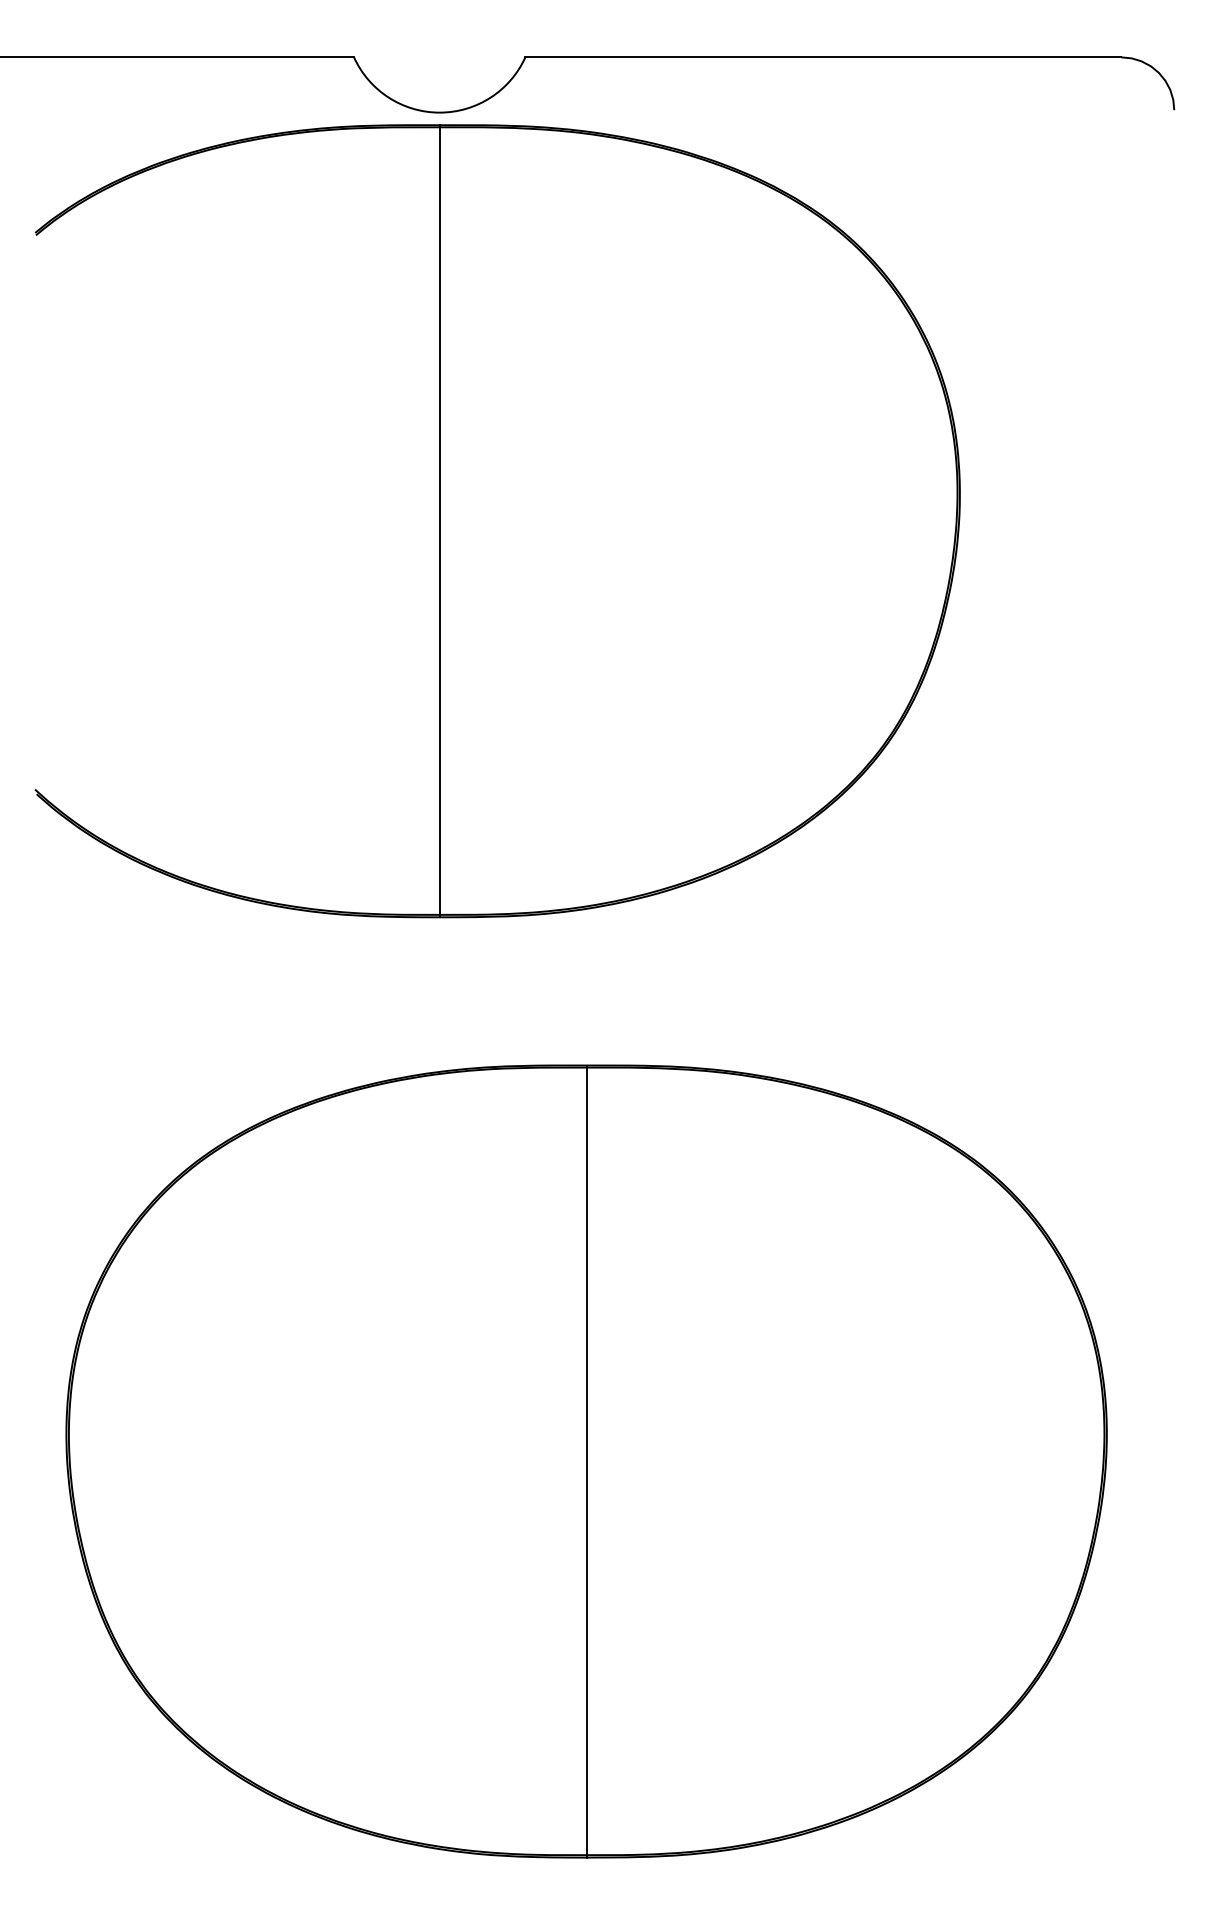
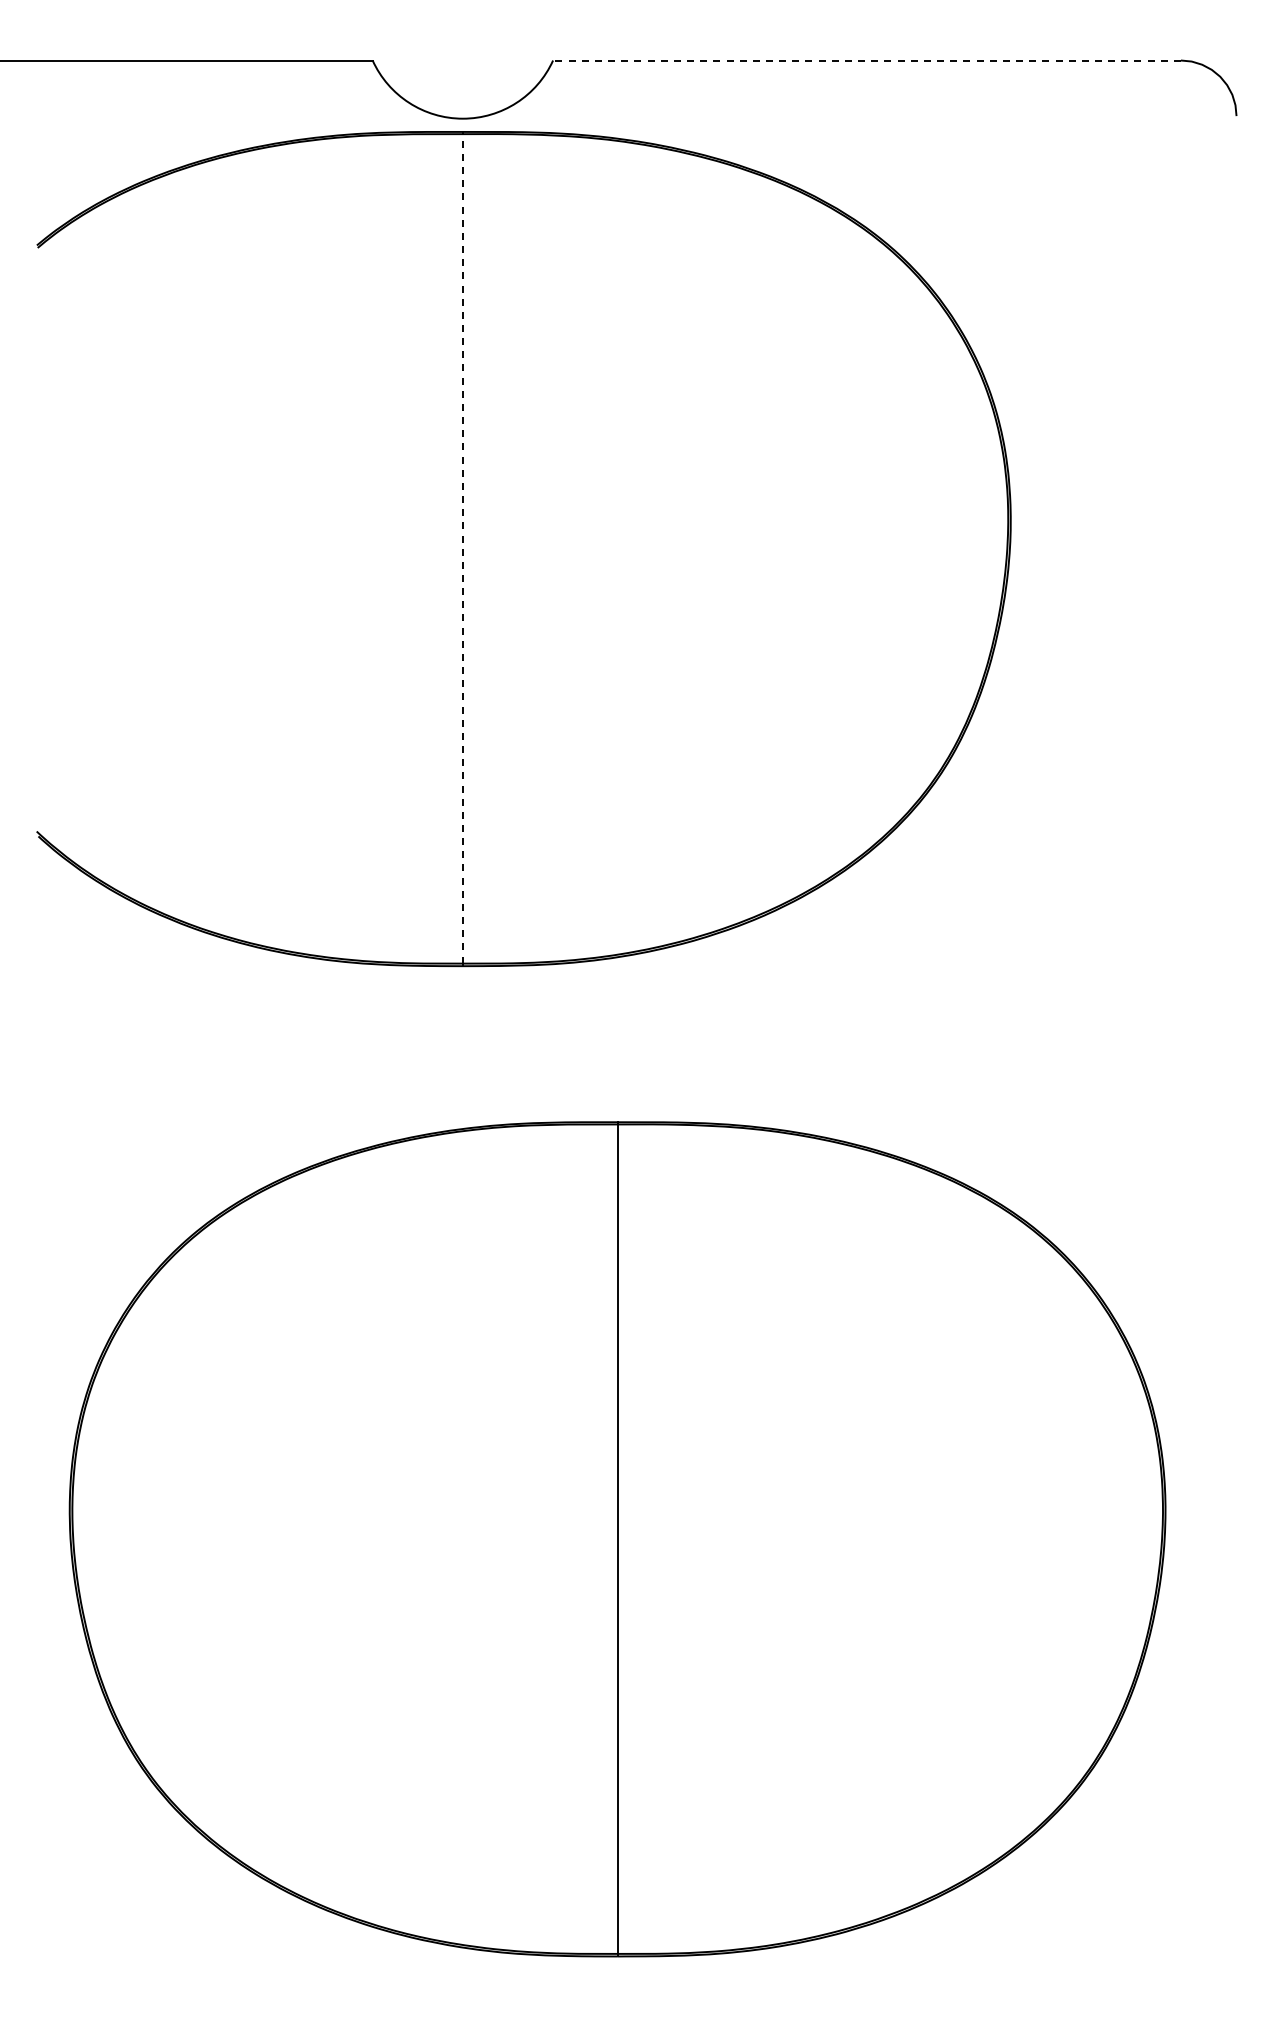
line: (823, 57) -> (867, 60), solid -> dashed
line: (439, 520) -> (462, 548), solid -> dashed

